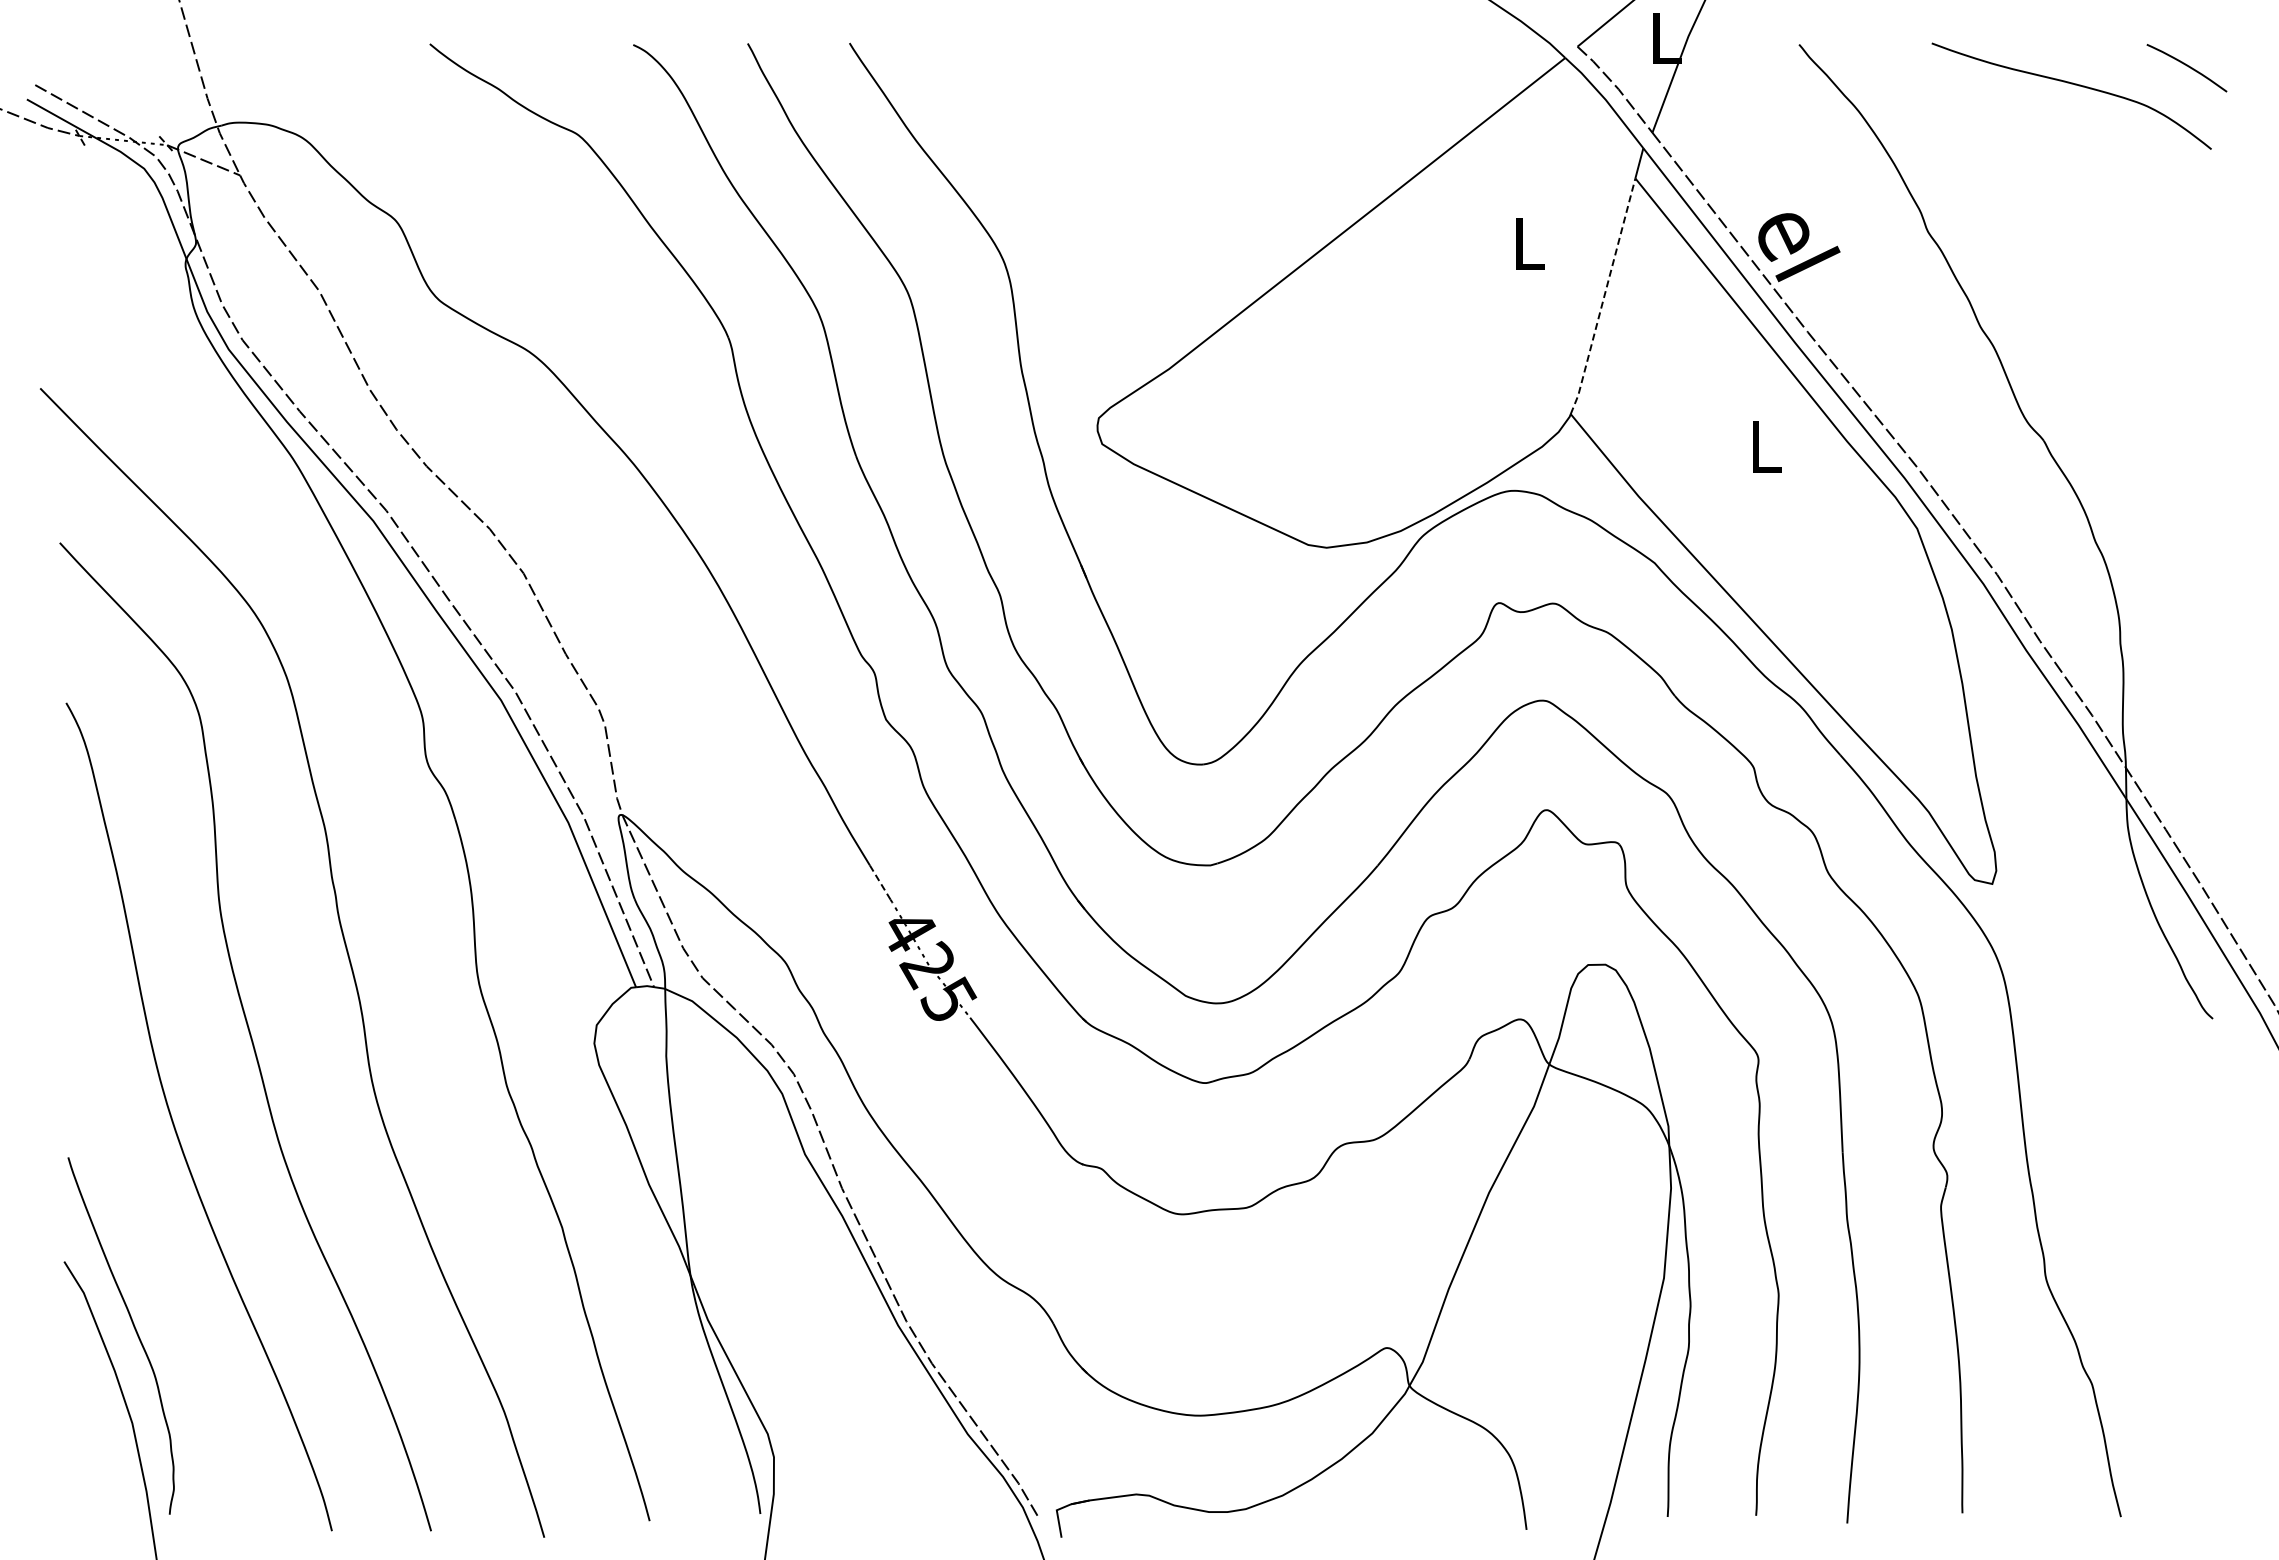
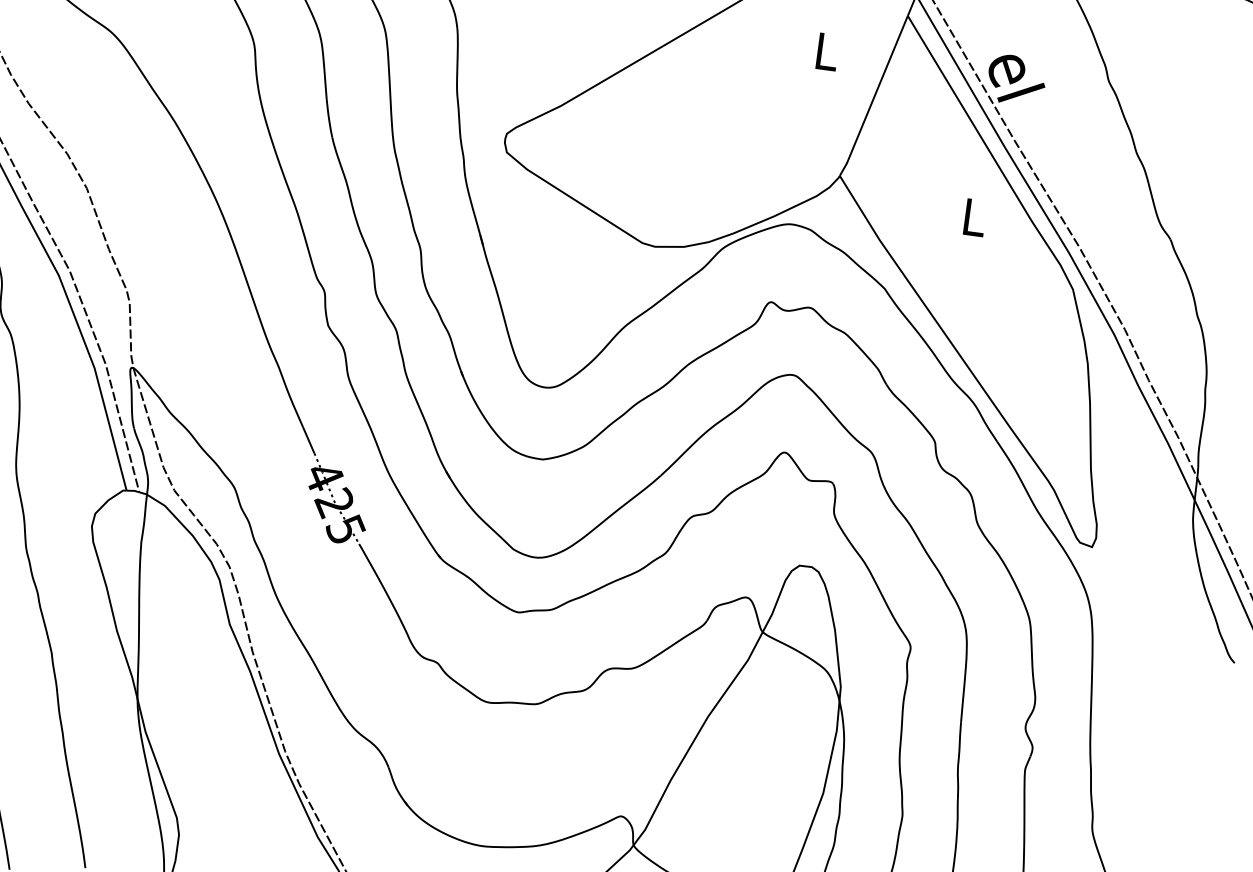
line: (1604, 297) -> (874, 96), dashed -> solid
line: (880, 883) -> (308, 440), dashed -> solid

